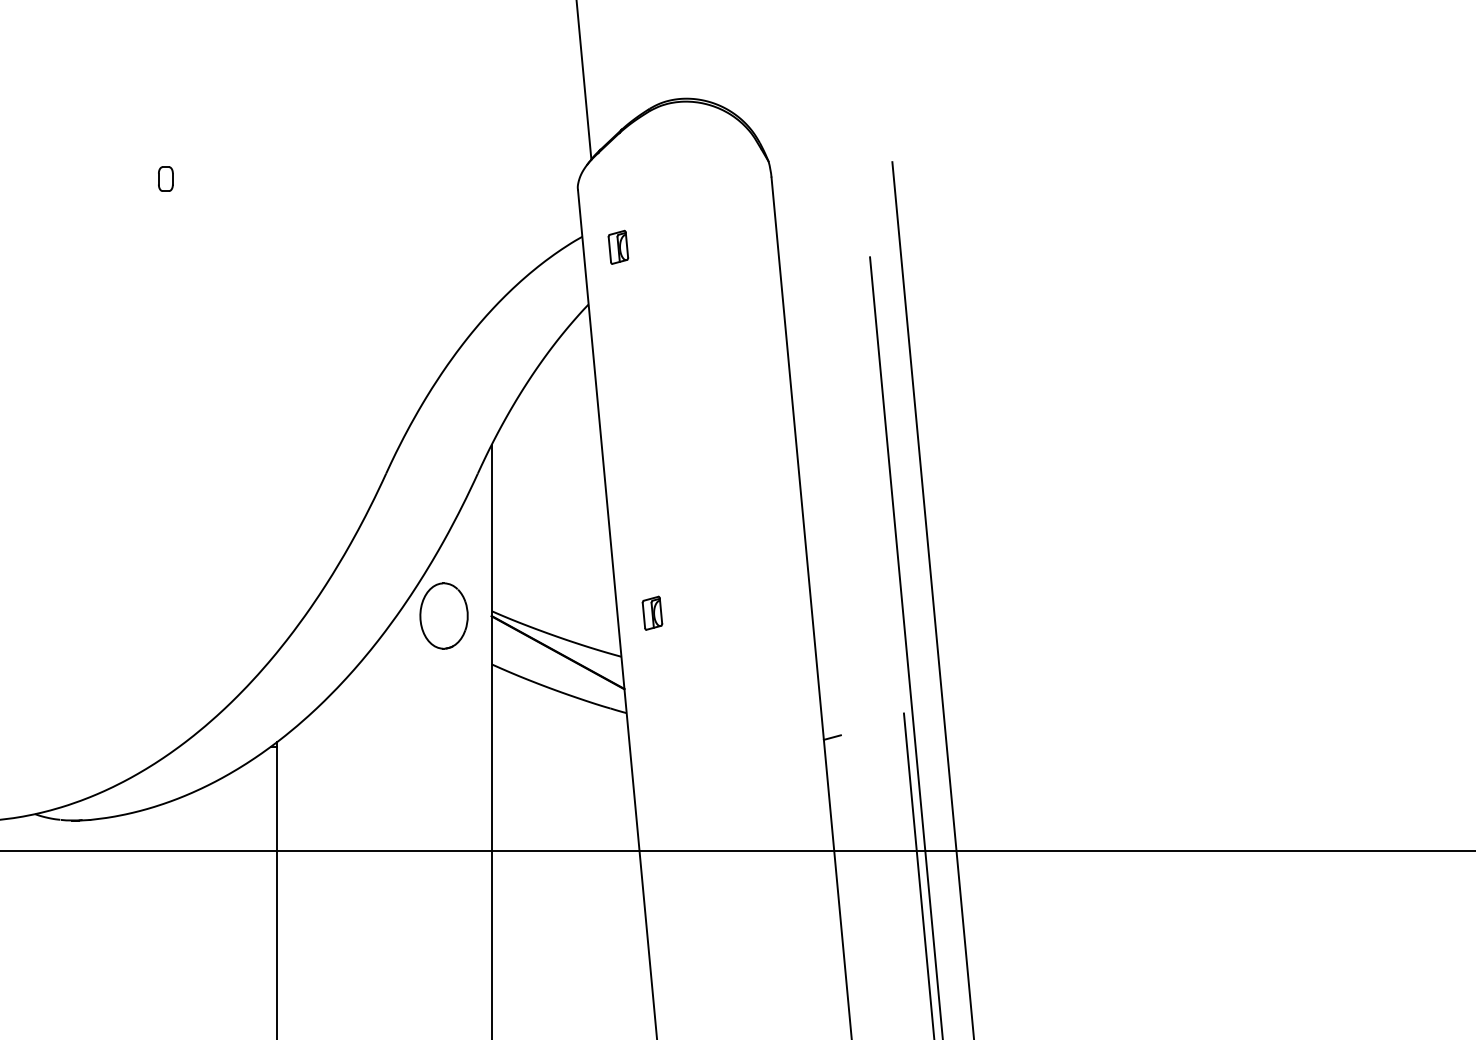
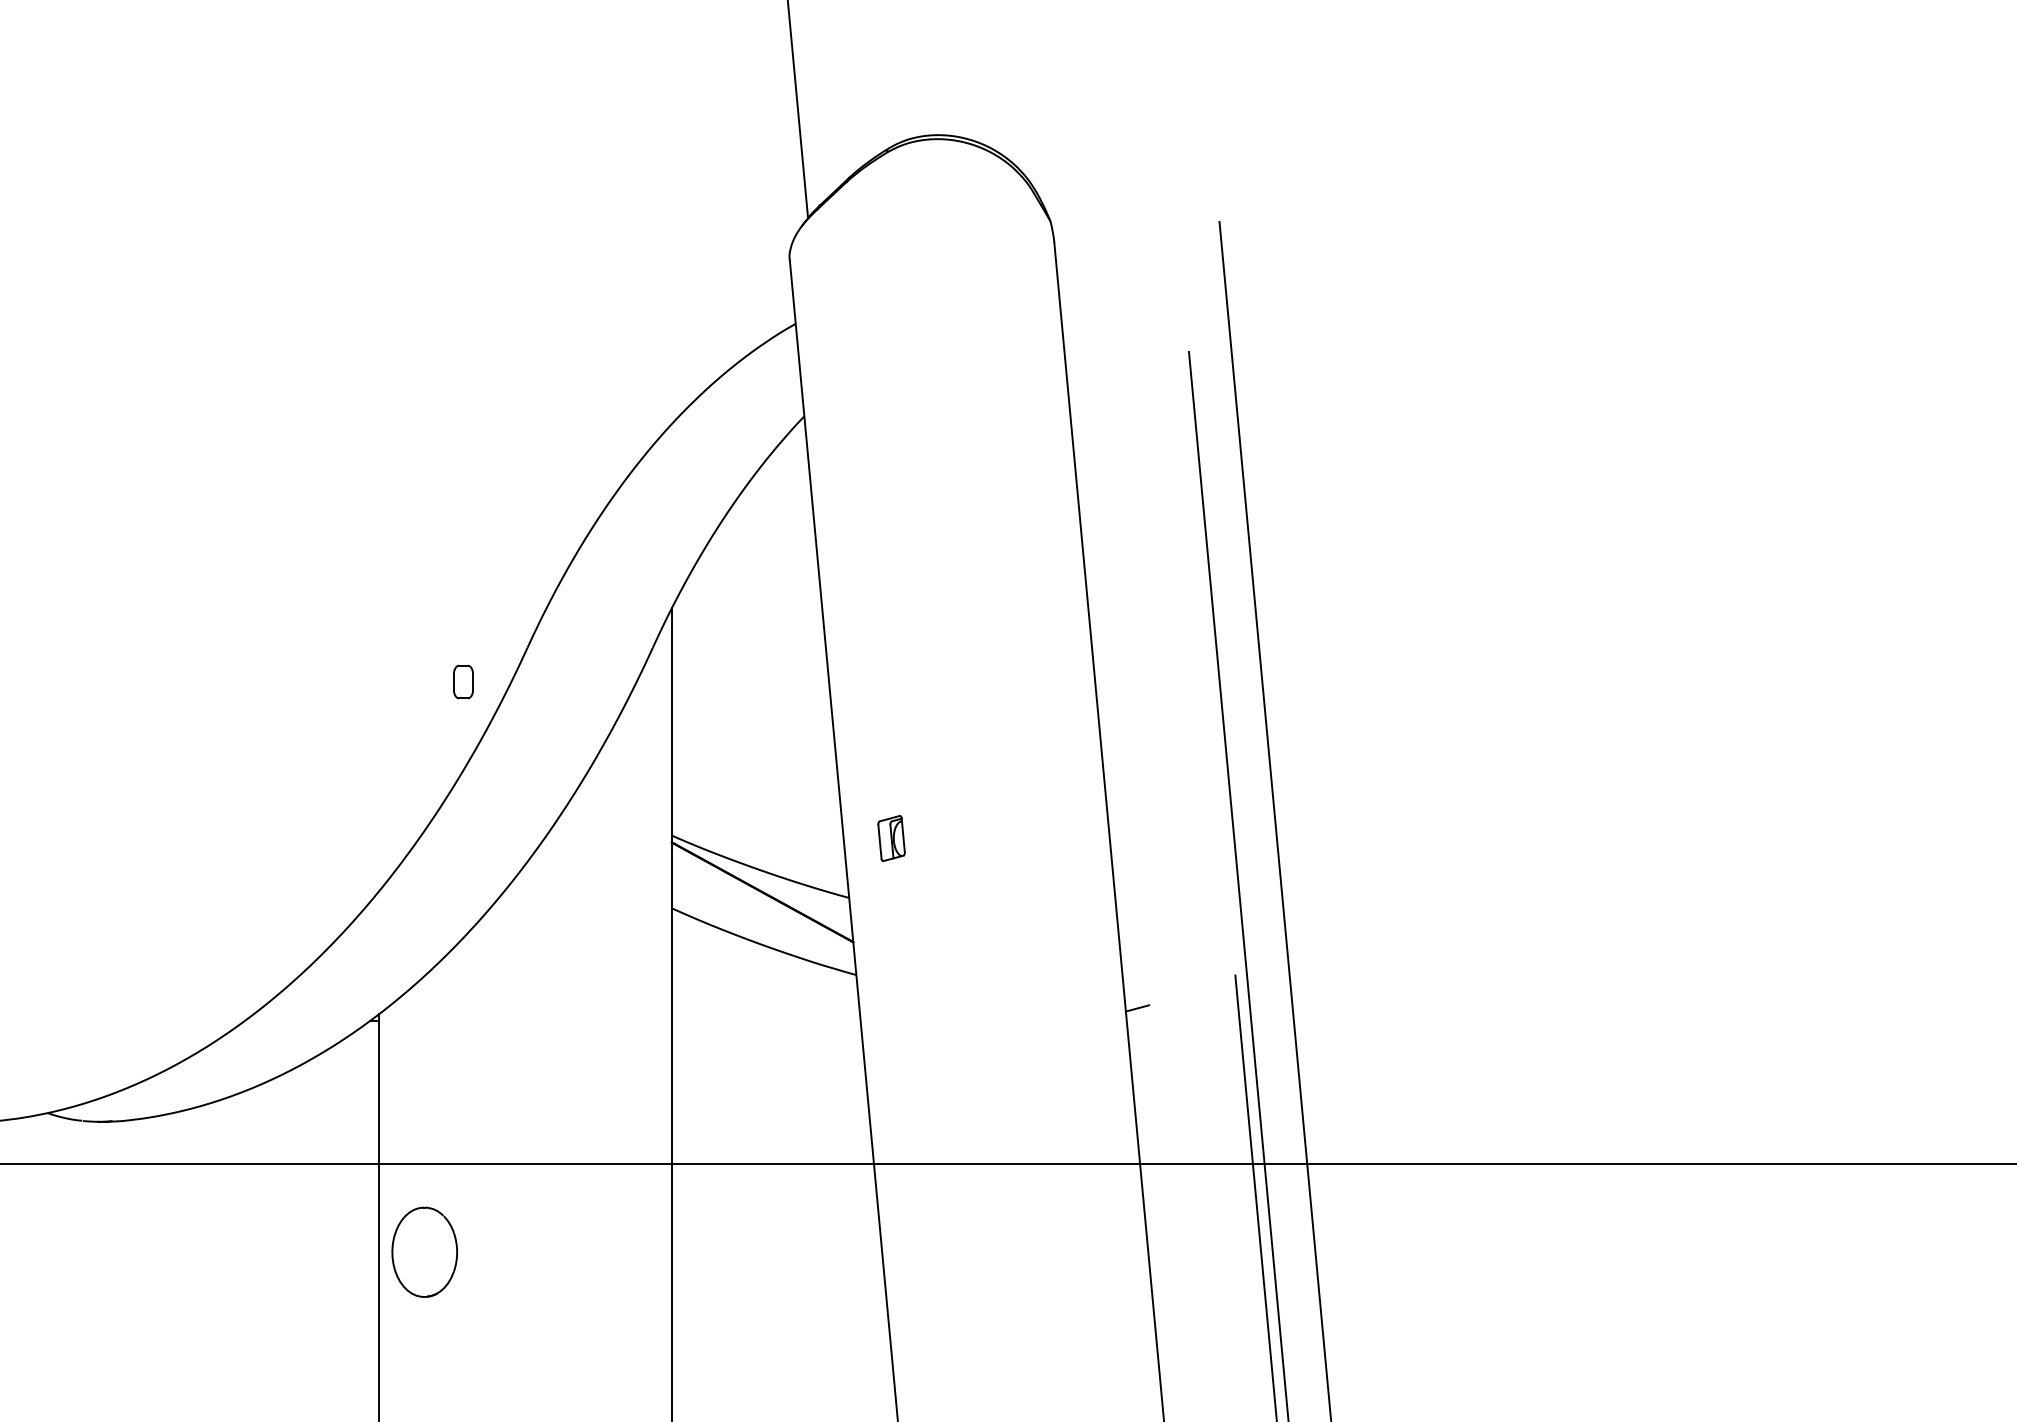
part: (165, 178) -> (463, 681), moved
part: (618, 246) -> (844, 337), removed
part: (443, 615) -> (424, 1251), moved

